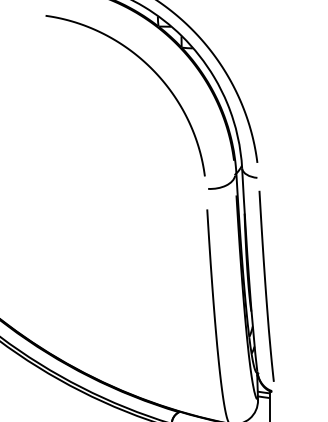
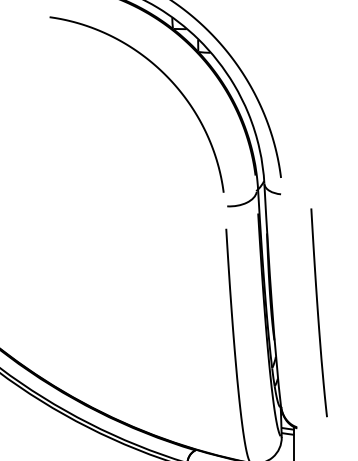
curve: (266, 286) -> (318, 312), moved

